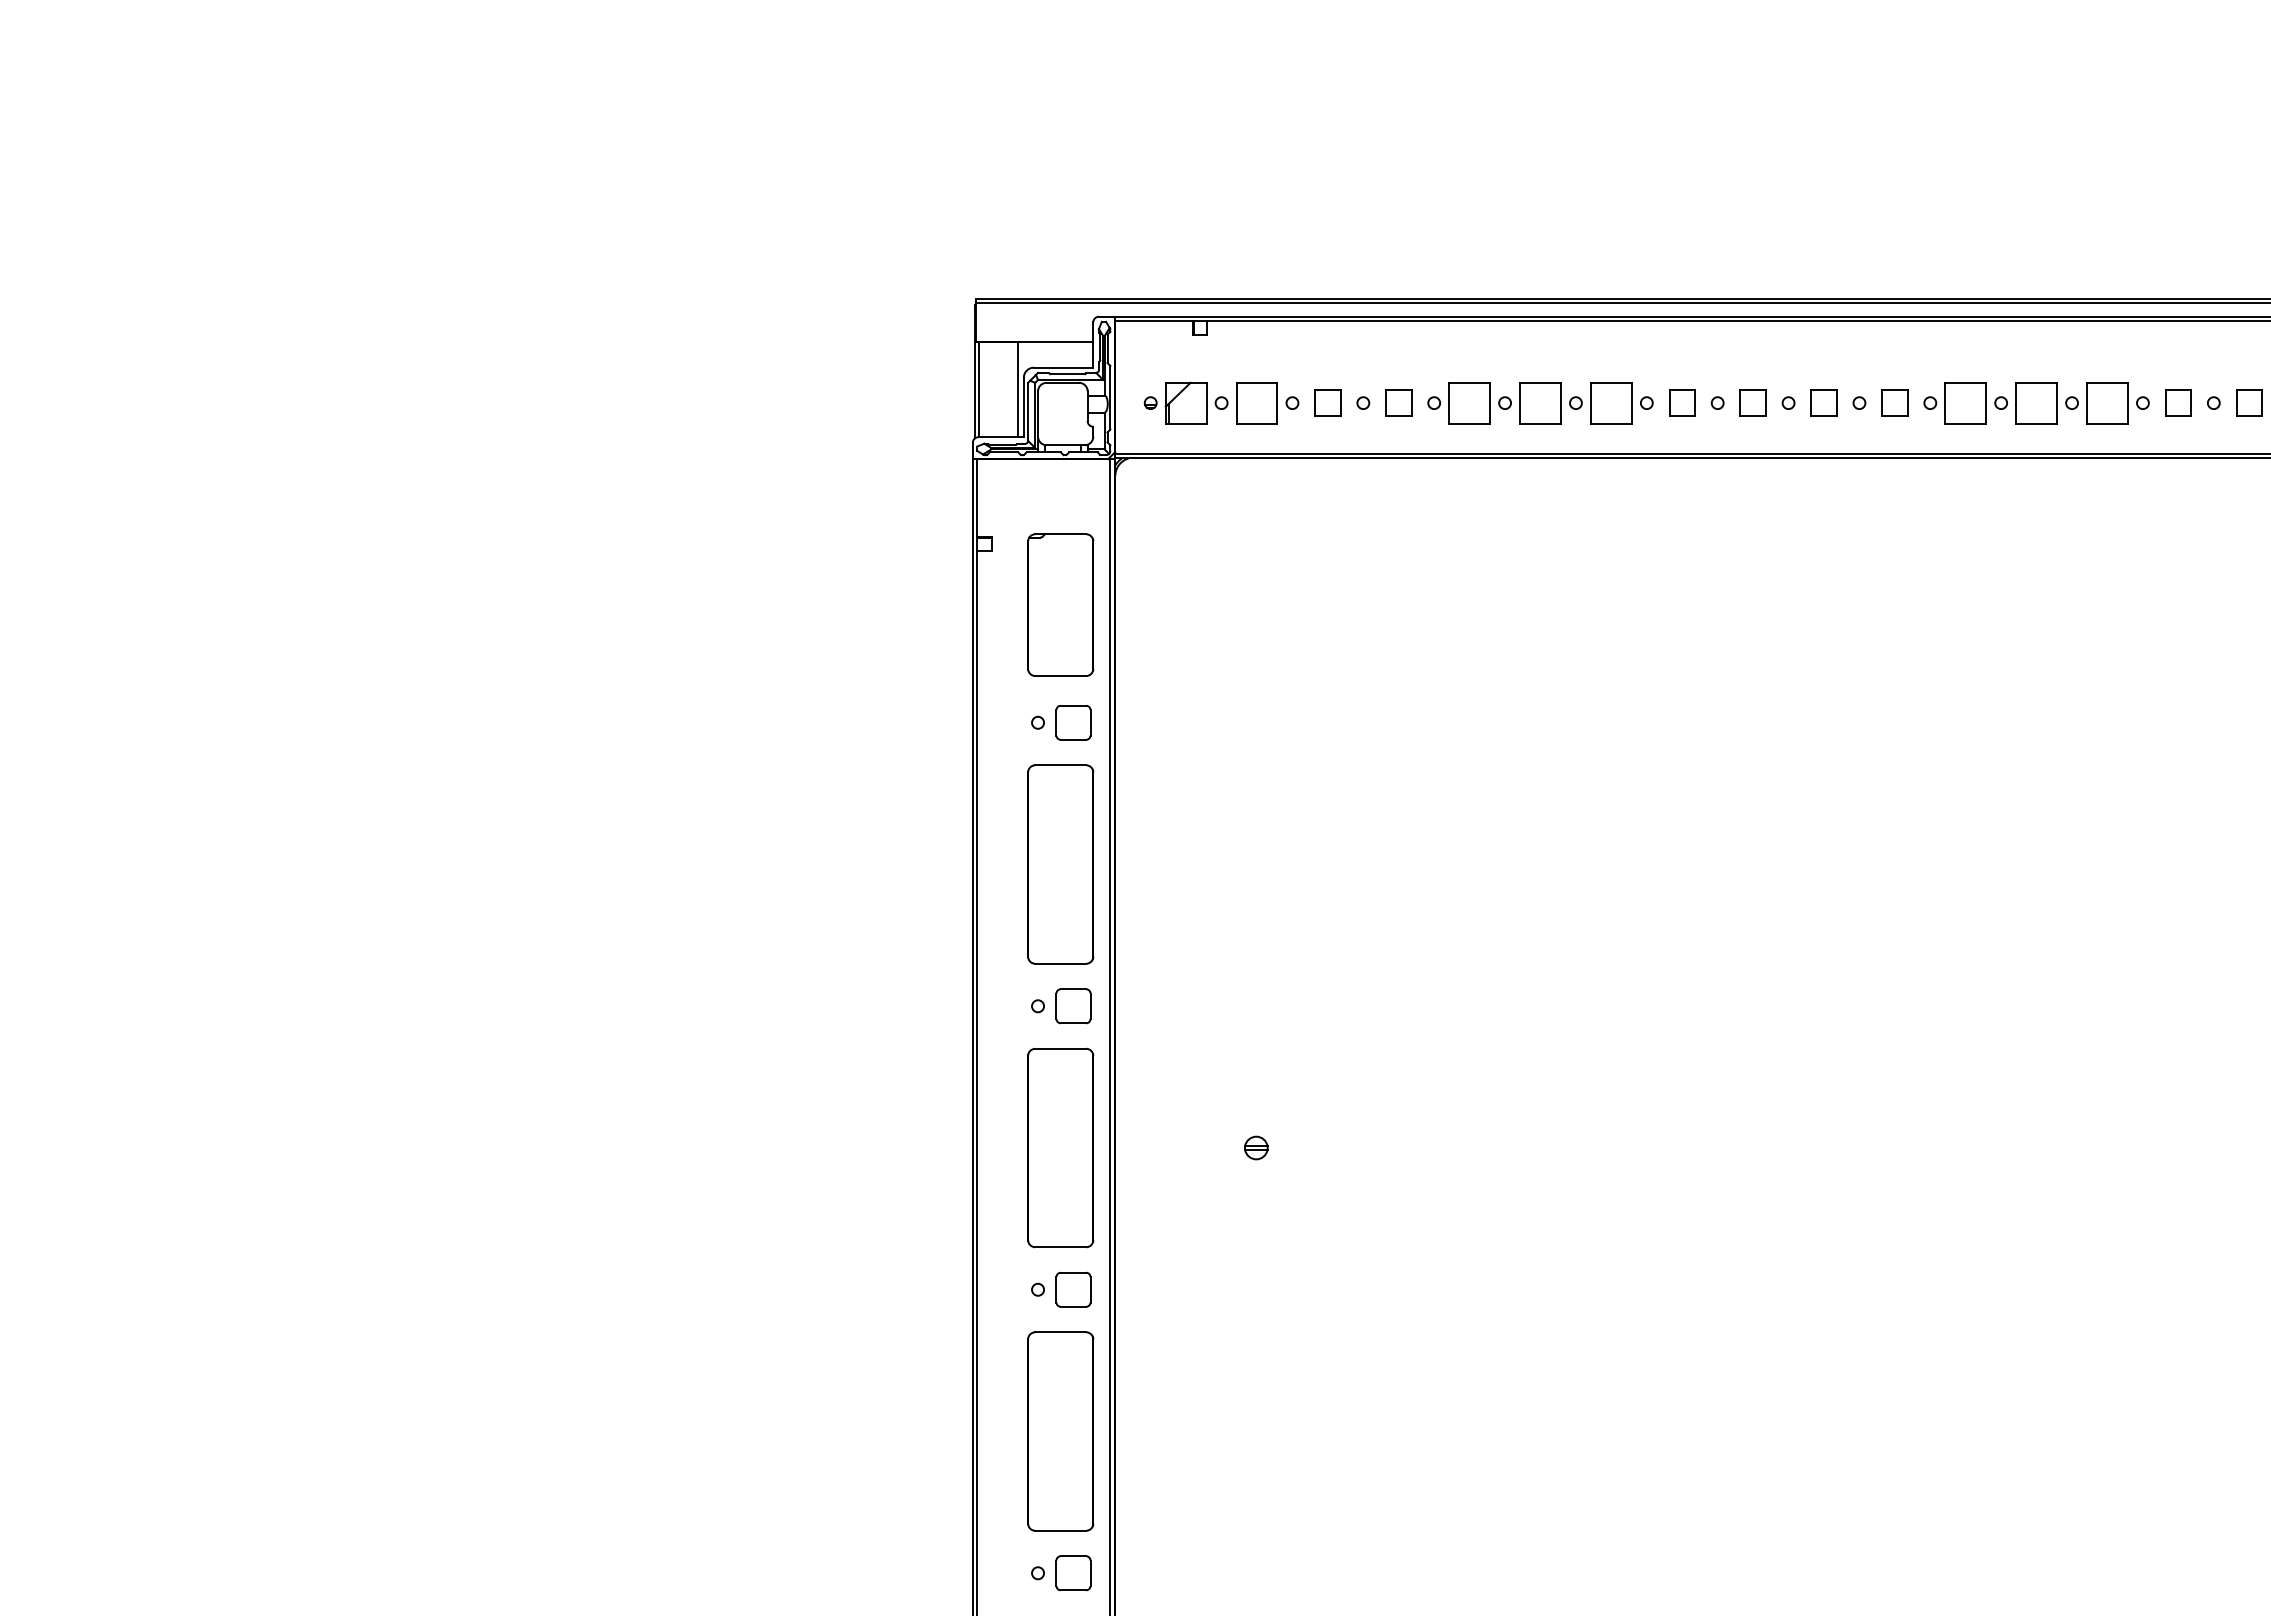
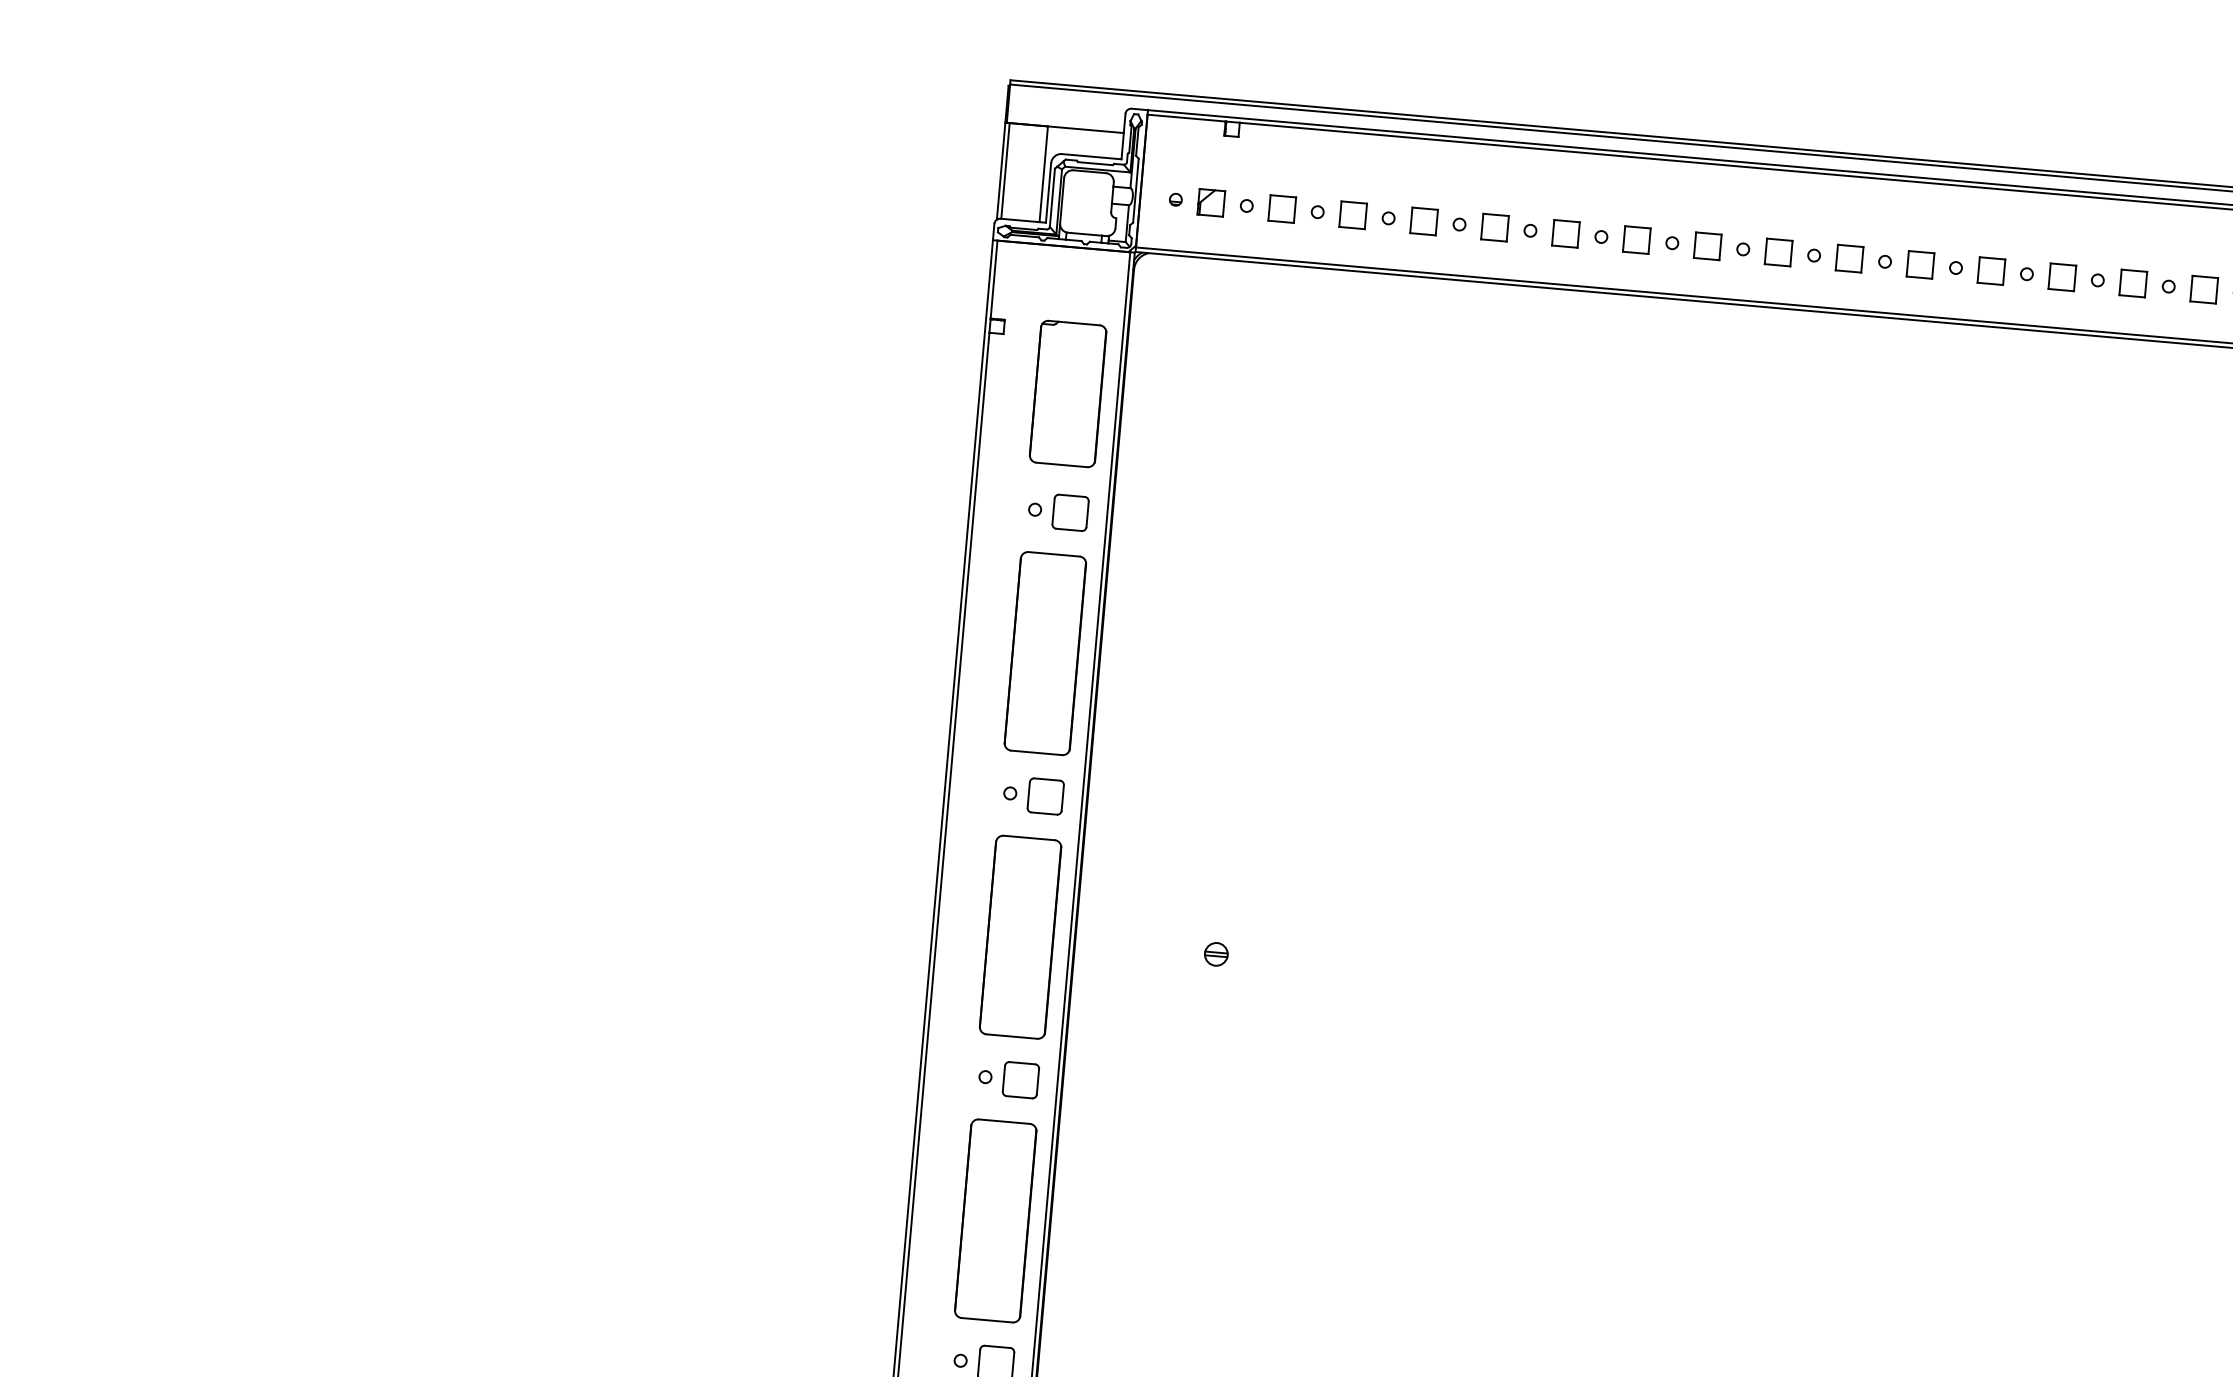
part: (1185, 402) -> (1210, 202), size x0.62
part: (1256, 402) -> (1281, 208), size x0.62
part: (1469, 402) -> (1494, 227), size x0.62
part: (1540, 402) -> (1565, 233), size x0.62
part: (1611, 402) -> (1637, 239), size x0.62
part: (1965, 402) -> (1991, 270), size x0.62
part: (2036, 402) -> (2062, 276), size x0.62
part: (2107, 402) -> (2133, 282), size x0.62

